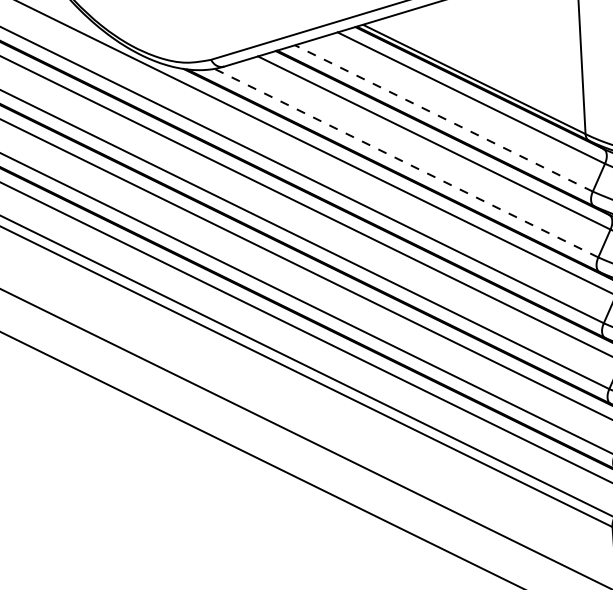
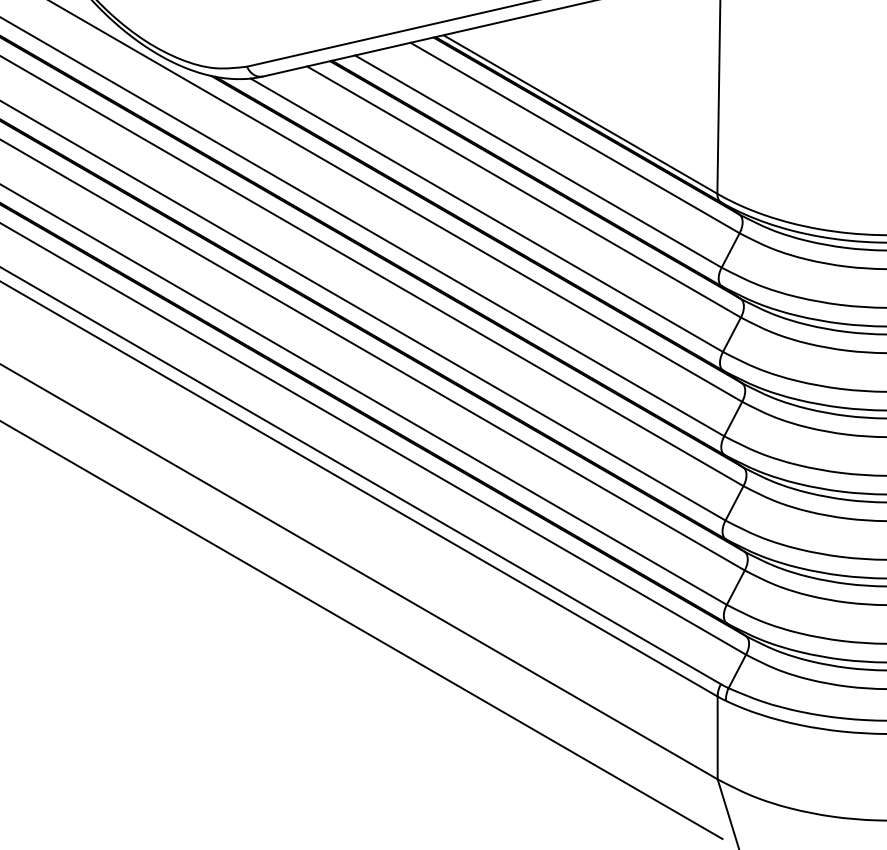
line: (443, 118) -> (538, 161), dashed -> solid
line: (406, 163) -> (486, 215), dashed -> solid

